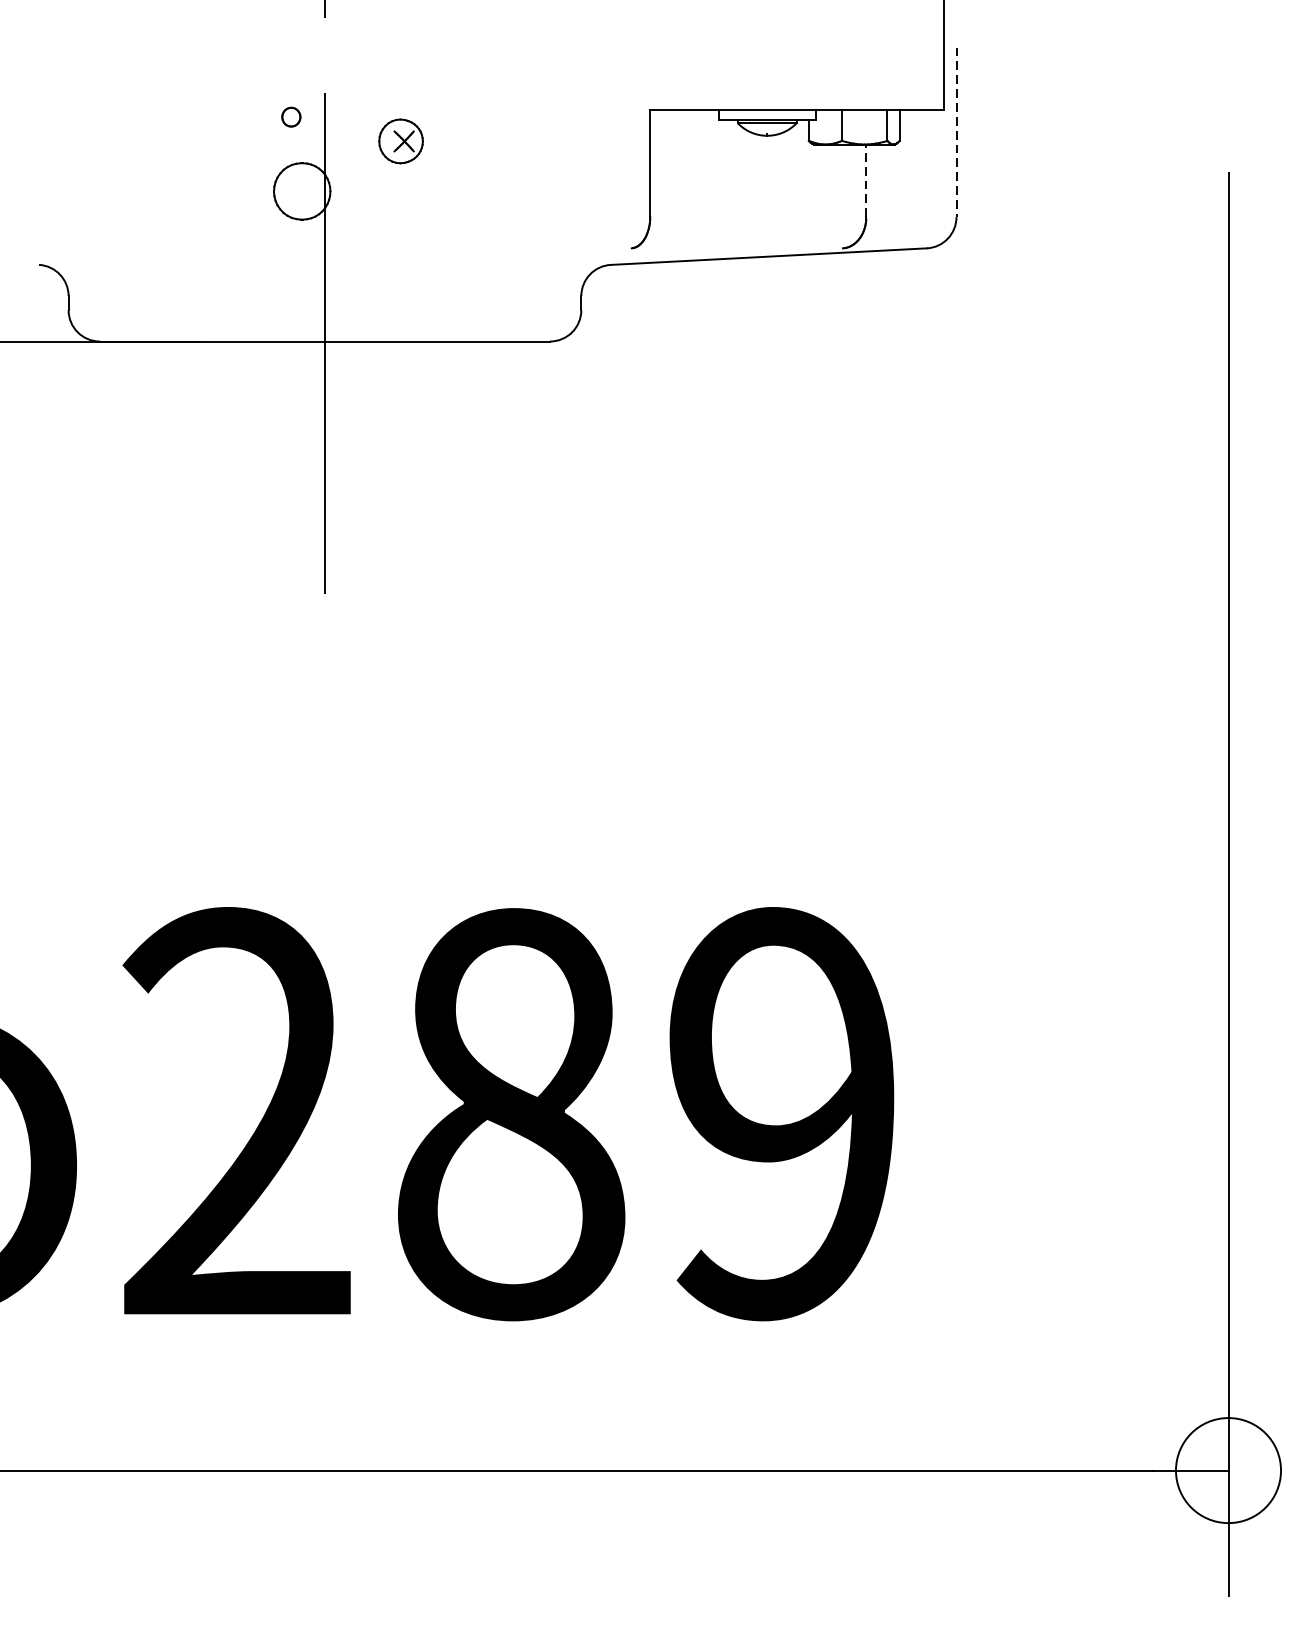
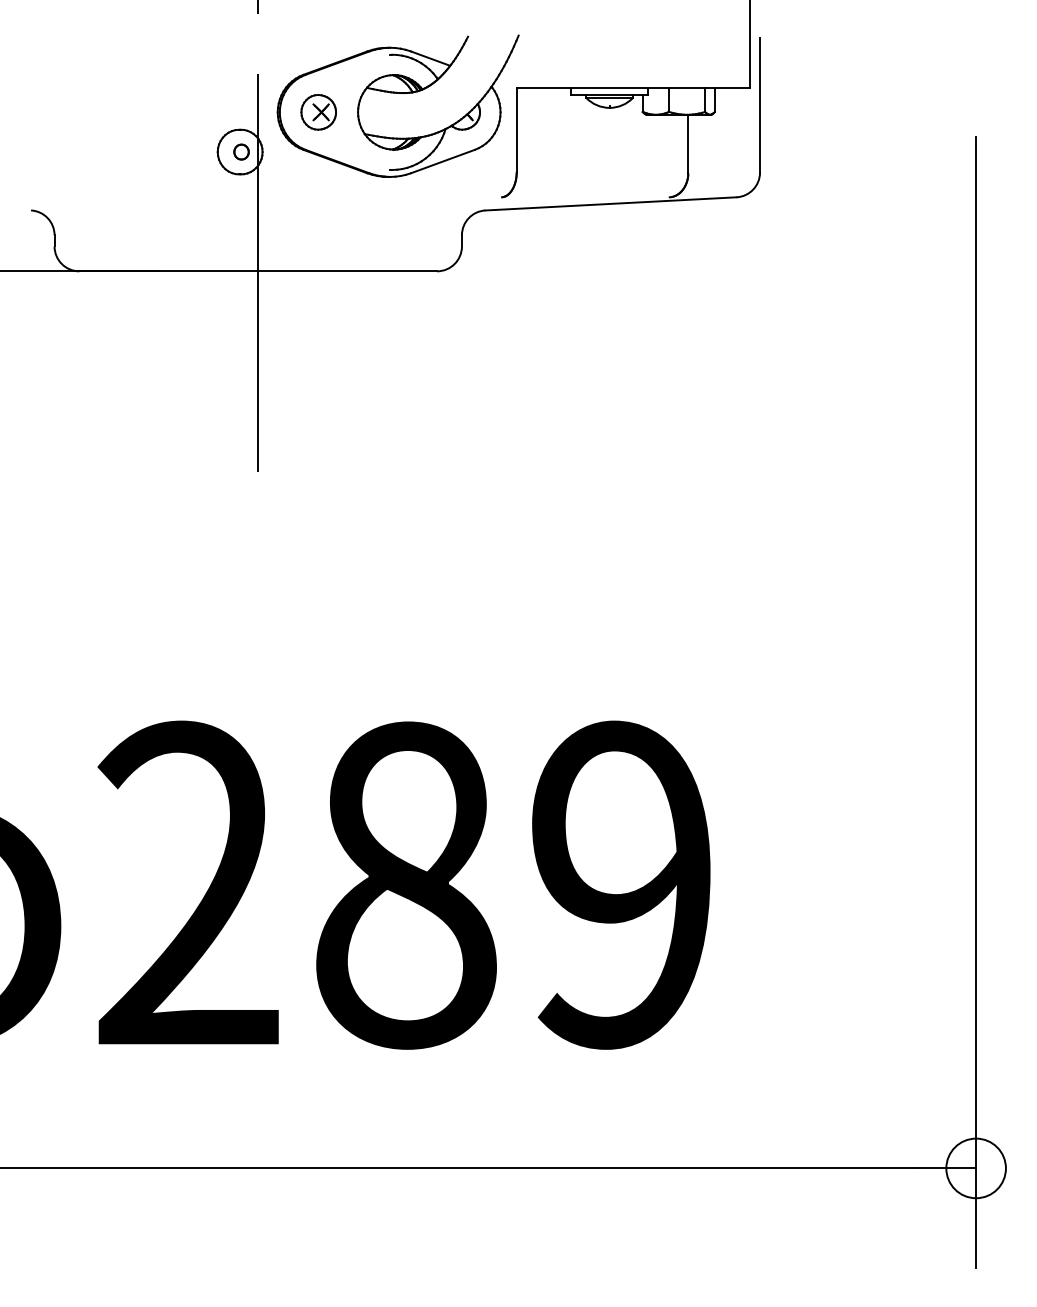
part: (291, 116) -> (241, 151), moved
part: (500, 117) -> (397, 93), added
line: (957, 132) -> (760, 105), dashed -> solid
line: (866, 180) -> (688, 143), dashed -> solid
circle: (1227, 1470) -> (975, 1168), size x0.71

